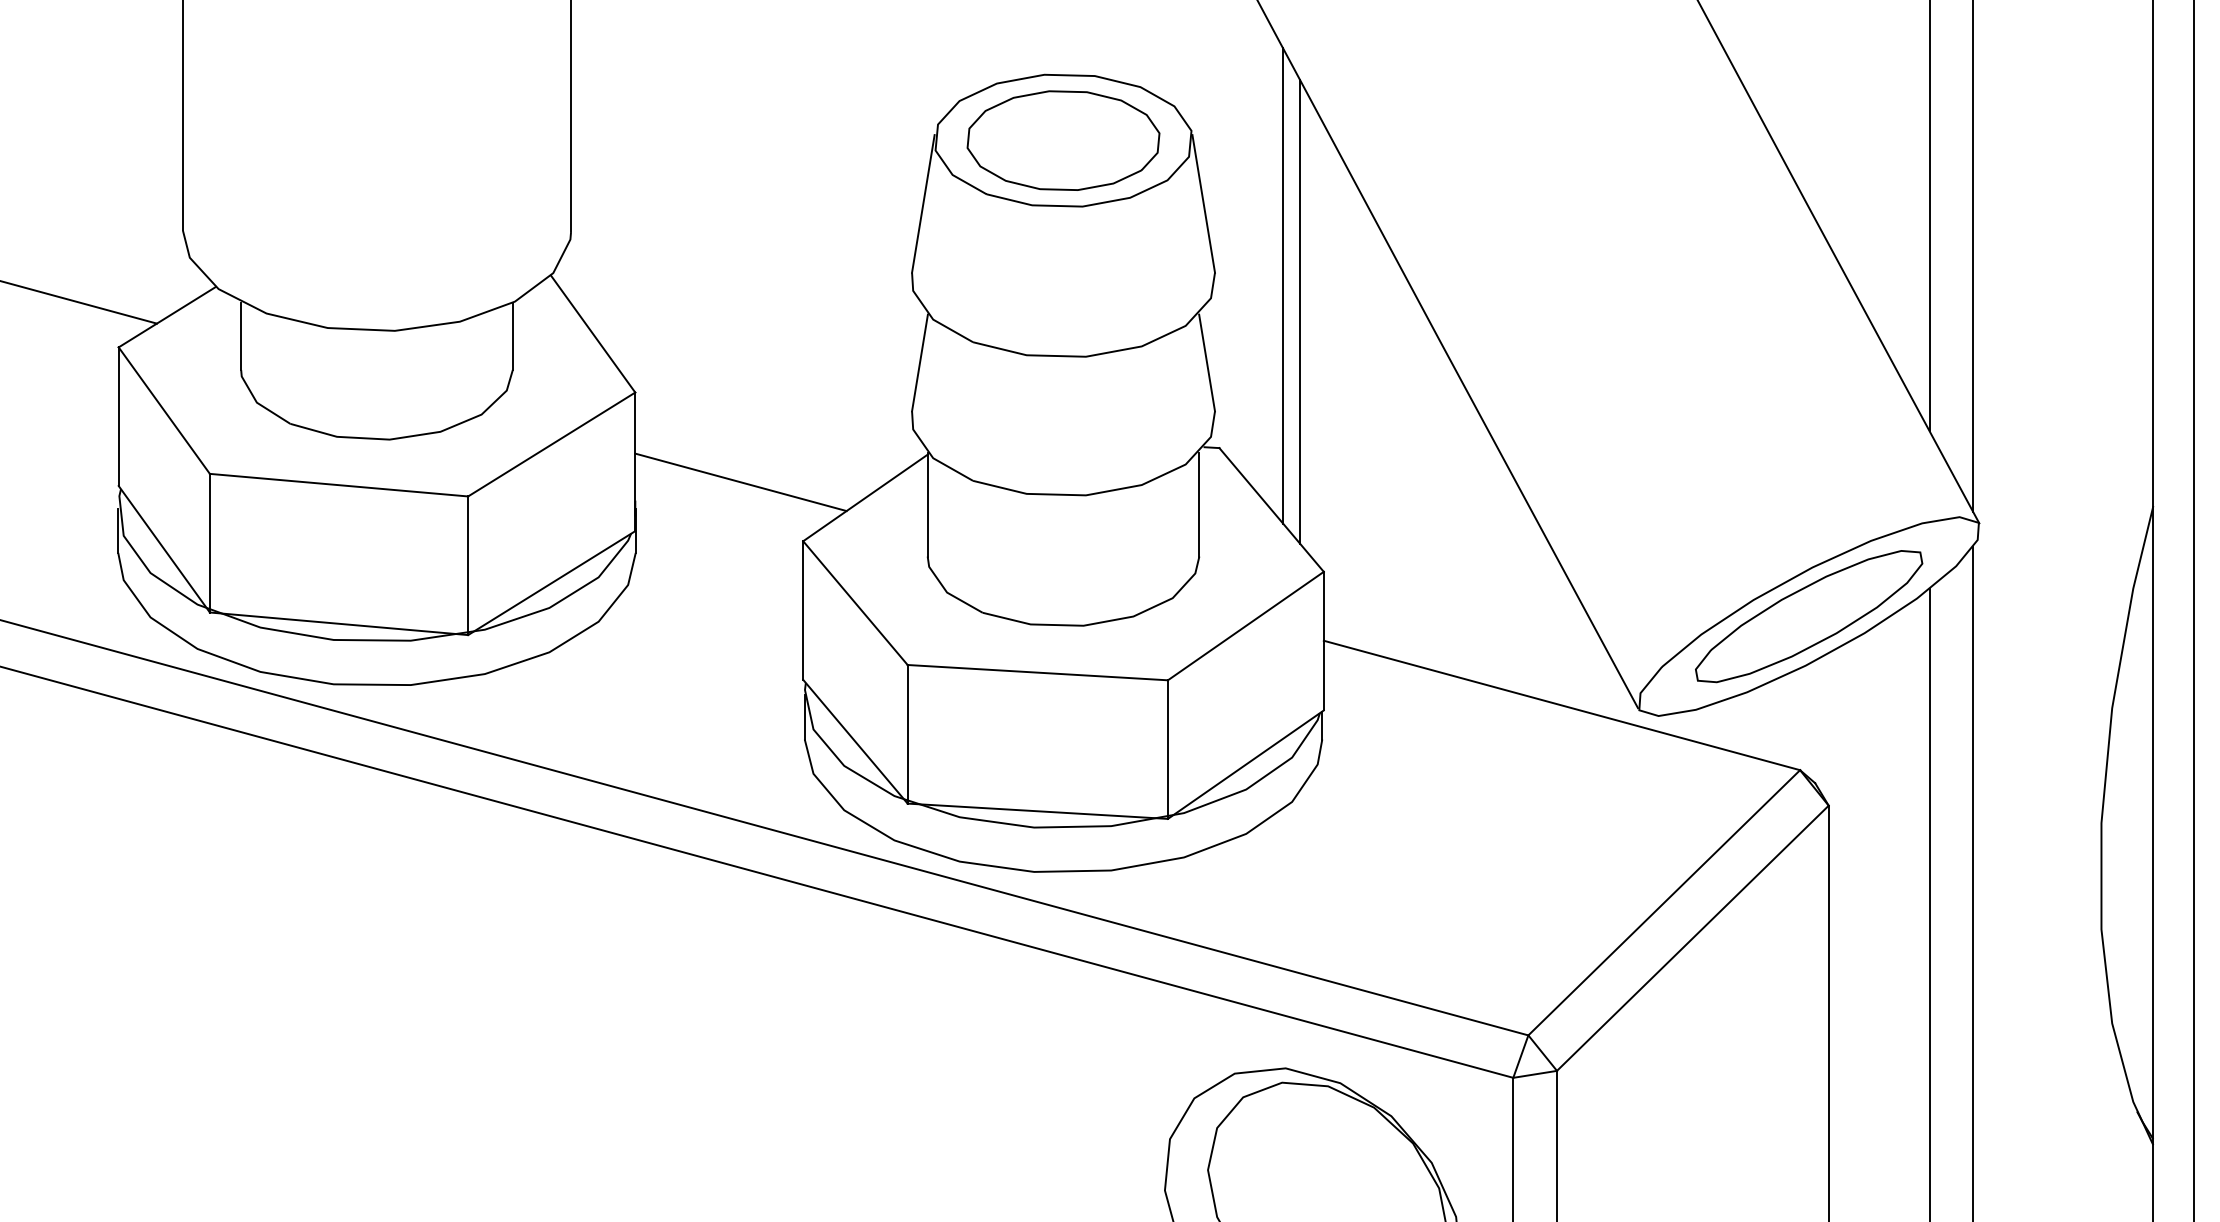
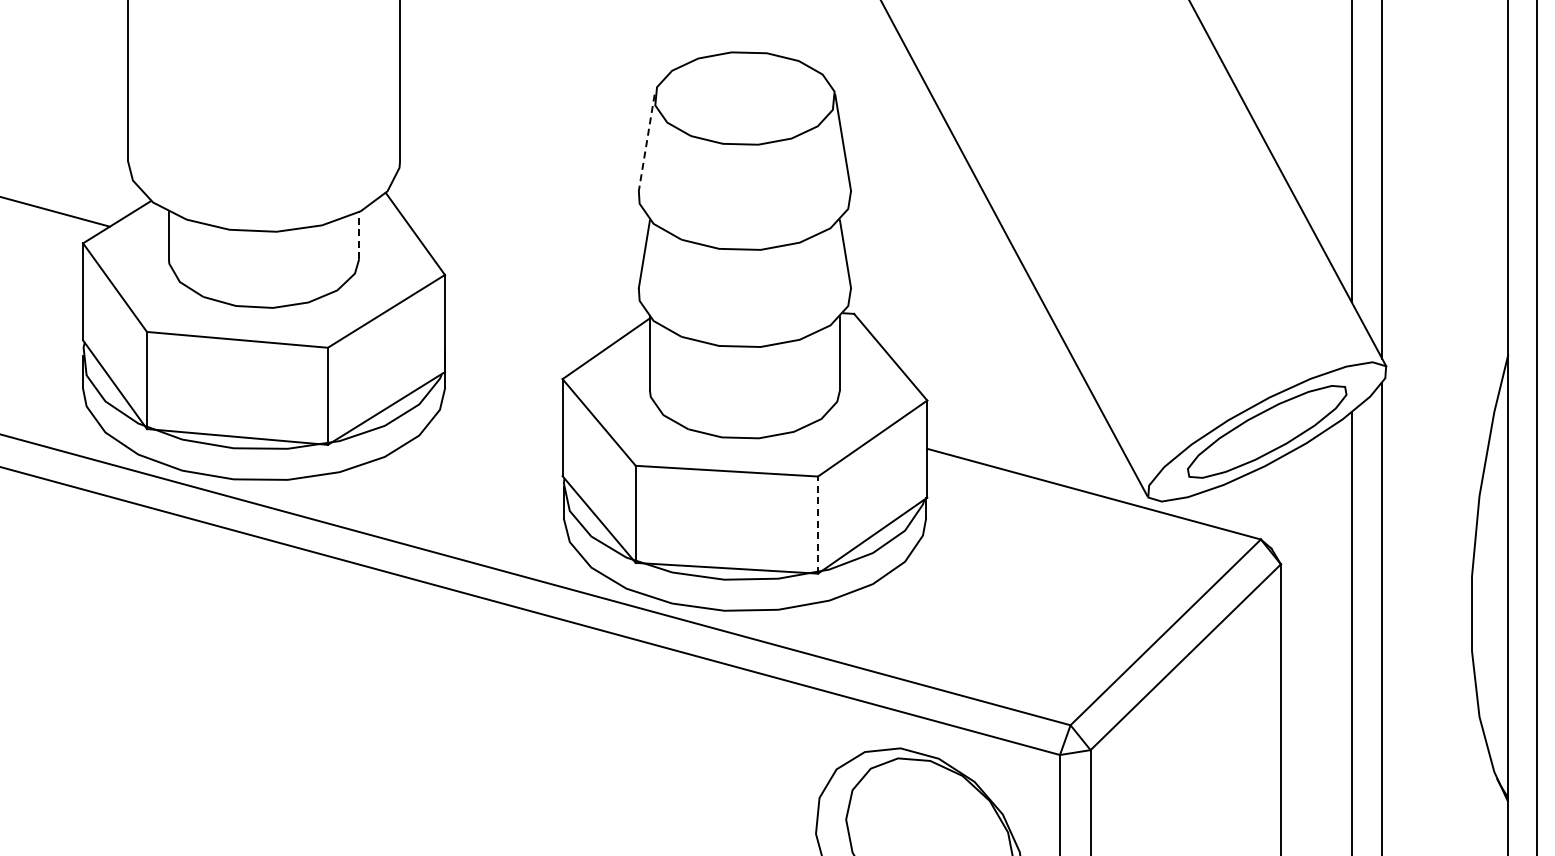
part: (1062, 140) -> (744, 98), removed
line: (922, 203) -> (646, 142), solid -> dashed
line: (1282, 284) -> (898, 199), removed
line: (1299, 311) -> (910, 218), removed
line: (513, 336) -> (359, 235), solid -> dashed
line: (740, 481) -> (518, 337), removed
line: (1168, 750) -> (818, 525), solid -> dashed

